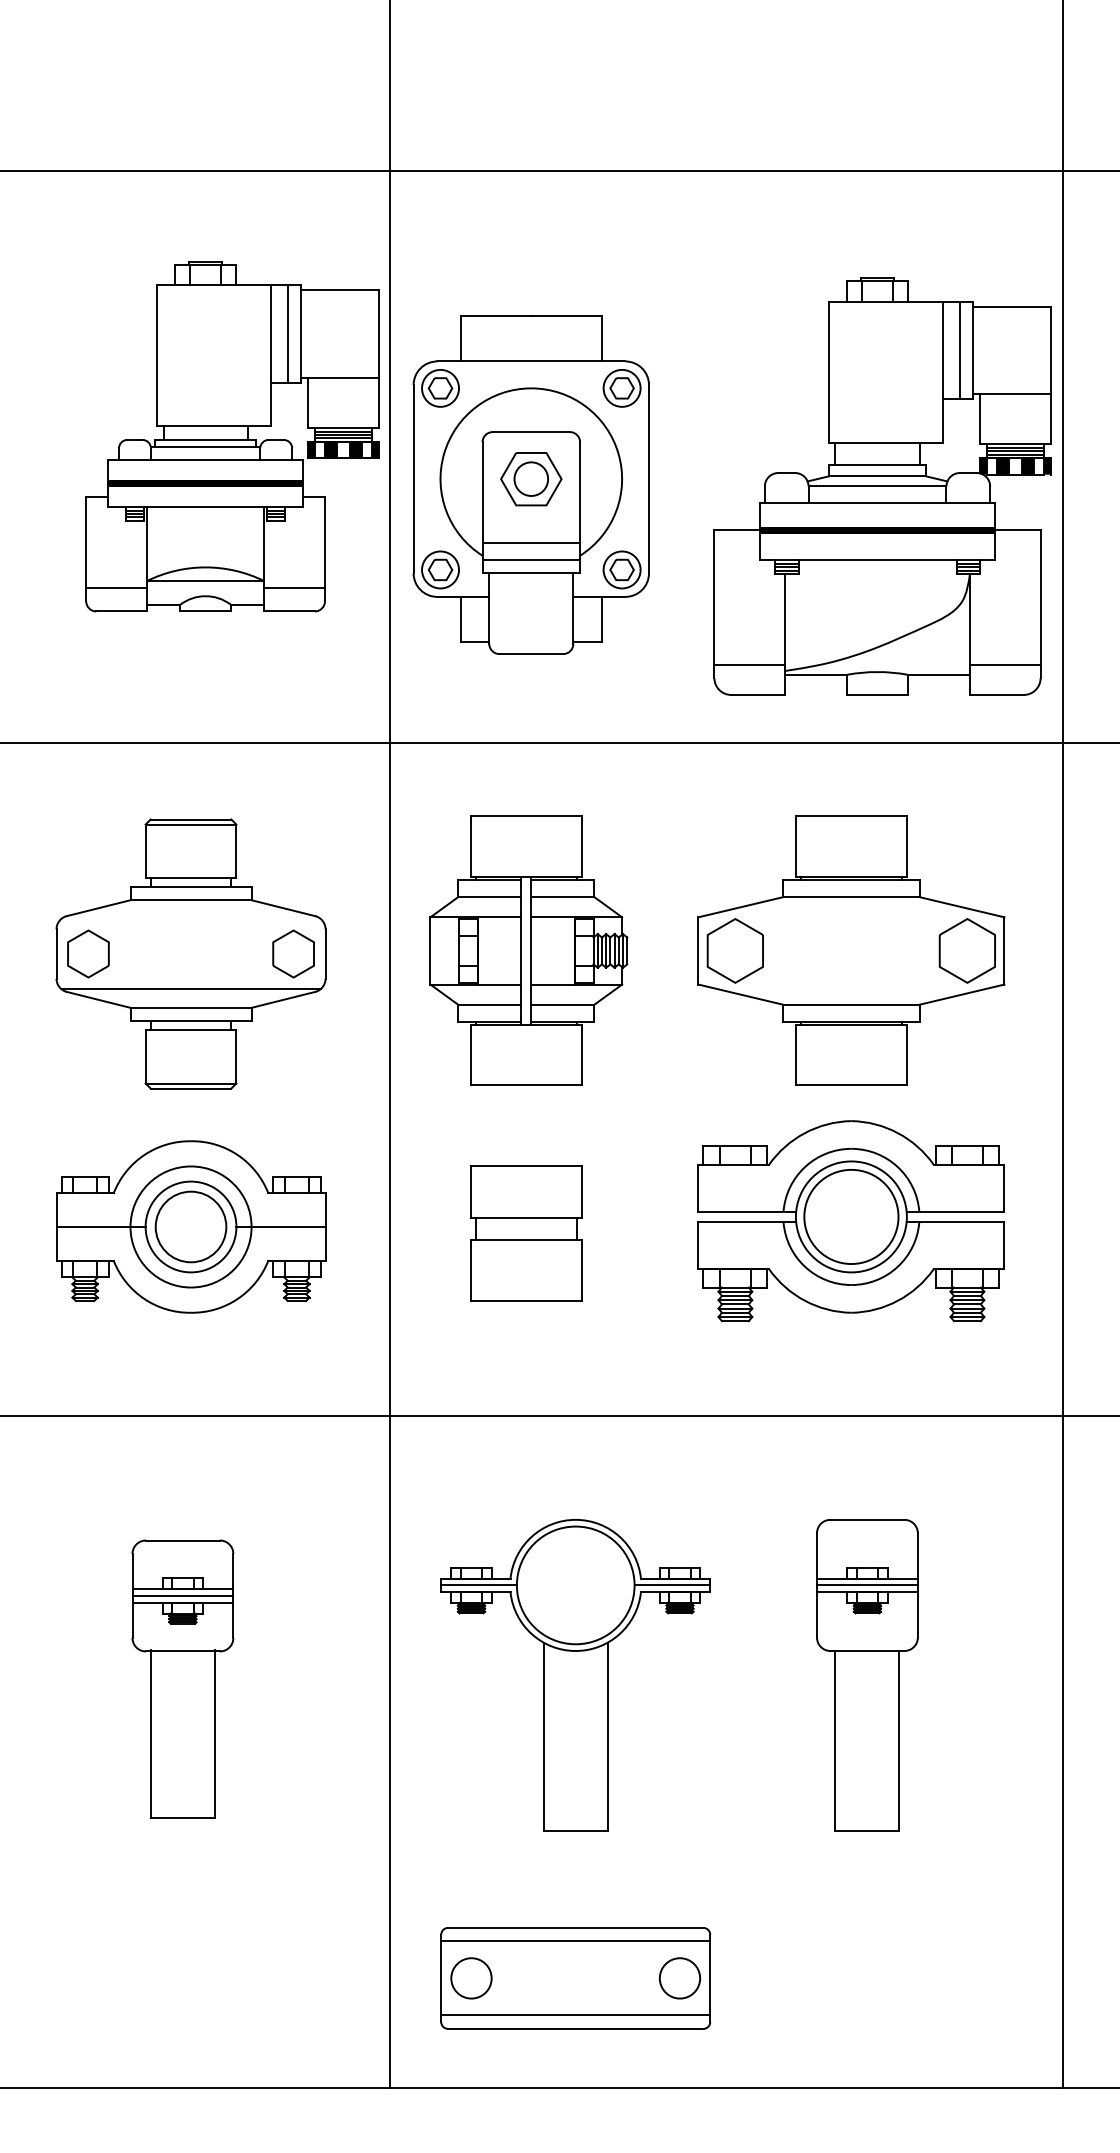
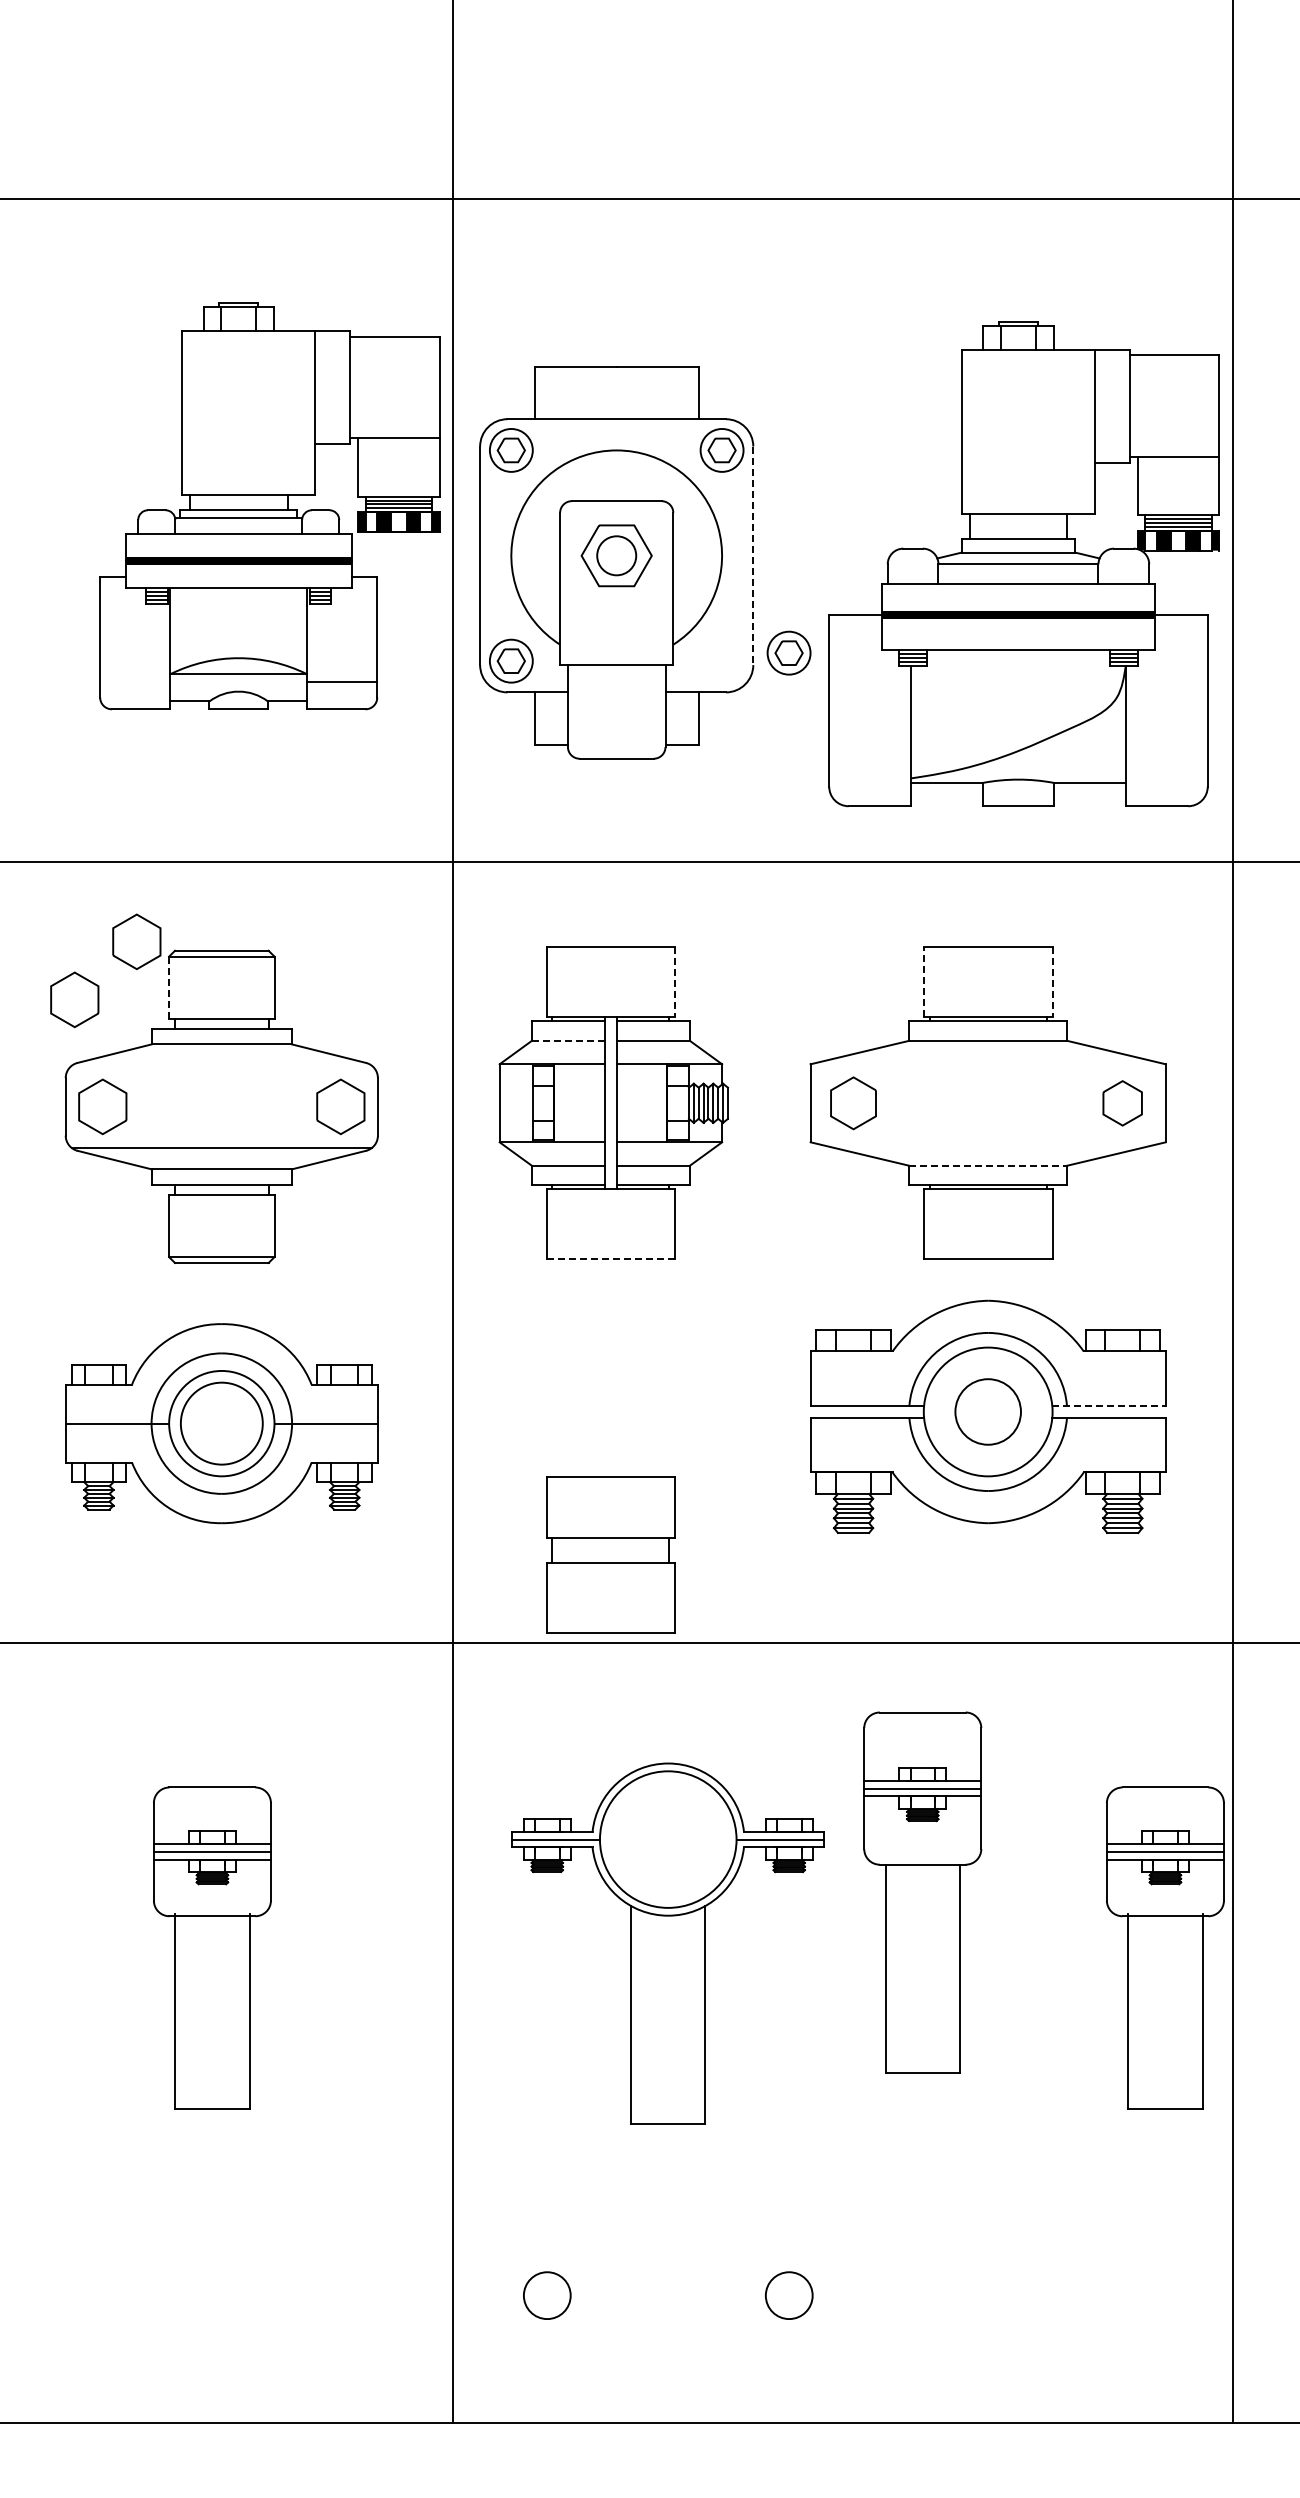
line: (288, 333) -> (334, 386), removed
line: (960, 349) -> (1114, 405), removed
line: (649, 479) -> (753, 556), solid -> dashed
line: (531, 542) -> (616, 629), removed
line: (531, 559) -> (616, 649), removed
part: (621, 569) -> (788, 652), moved
line: (116, 587) -> (135, 681), removed
line: (750, 665) -> (870, 771), removed
line: (1005, 665) -> (1166, 771), removed
part: (117, 811) -> (136, 941), added
line: (795, 845) -> (923, 981), solid -> dashed
line: (581, 846) -> (675, 982), solid -> dashed
line: (906, 846) -> (1052, 982), solid -> dashed
line: (145, 852) -> (169, 988), solid -> dashed
part: (64, 861) -> (74, 999), added
line: (489, 896) -> (568, 1040), solid -> dashed
part: (735, 951) -> (853, 1103), size x0.7
part: (967, 951) -> (1122, 1103), size x0.6
line: (851, 1004) -> (988, 1165), solid -> dashed
line: (526, 1085) -> (611, 1259), solid -> dashed
line: (955, 1212) -> (1109, 1406), solid -> dashed
circle: (850, 1216) -> (987, 1411), size x0.6
part: (525, 1232) -> (610, 1554), moved
part: (867, 1674) -> (922, 1892), moved
part: (1004, 1678) -> (1165, 1947), added
part: (575, 1978) -> (668, 2295), removed

